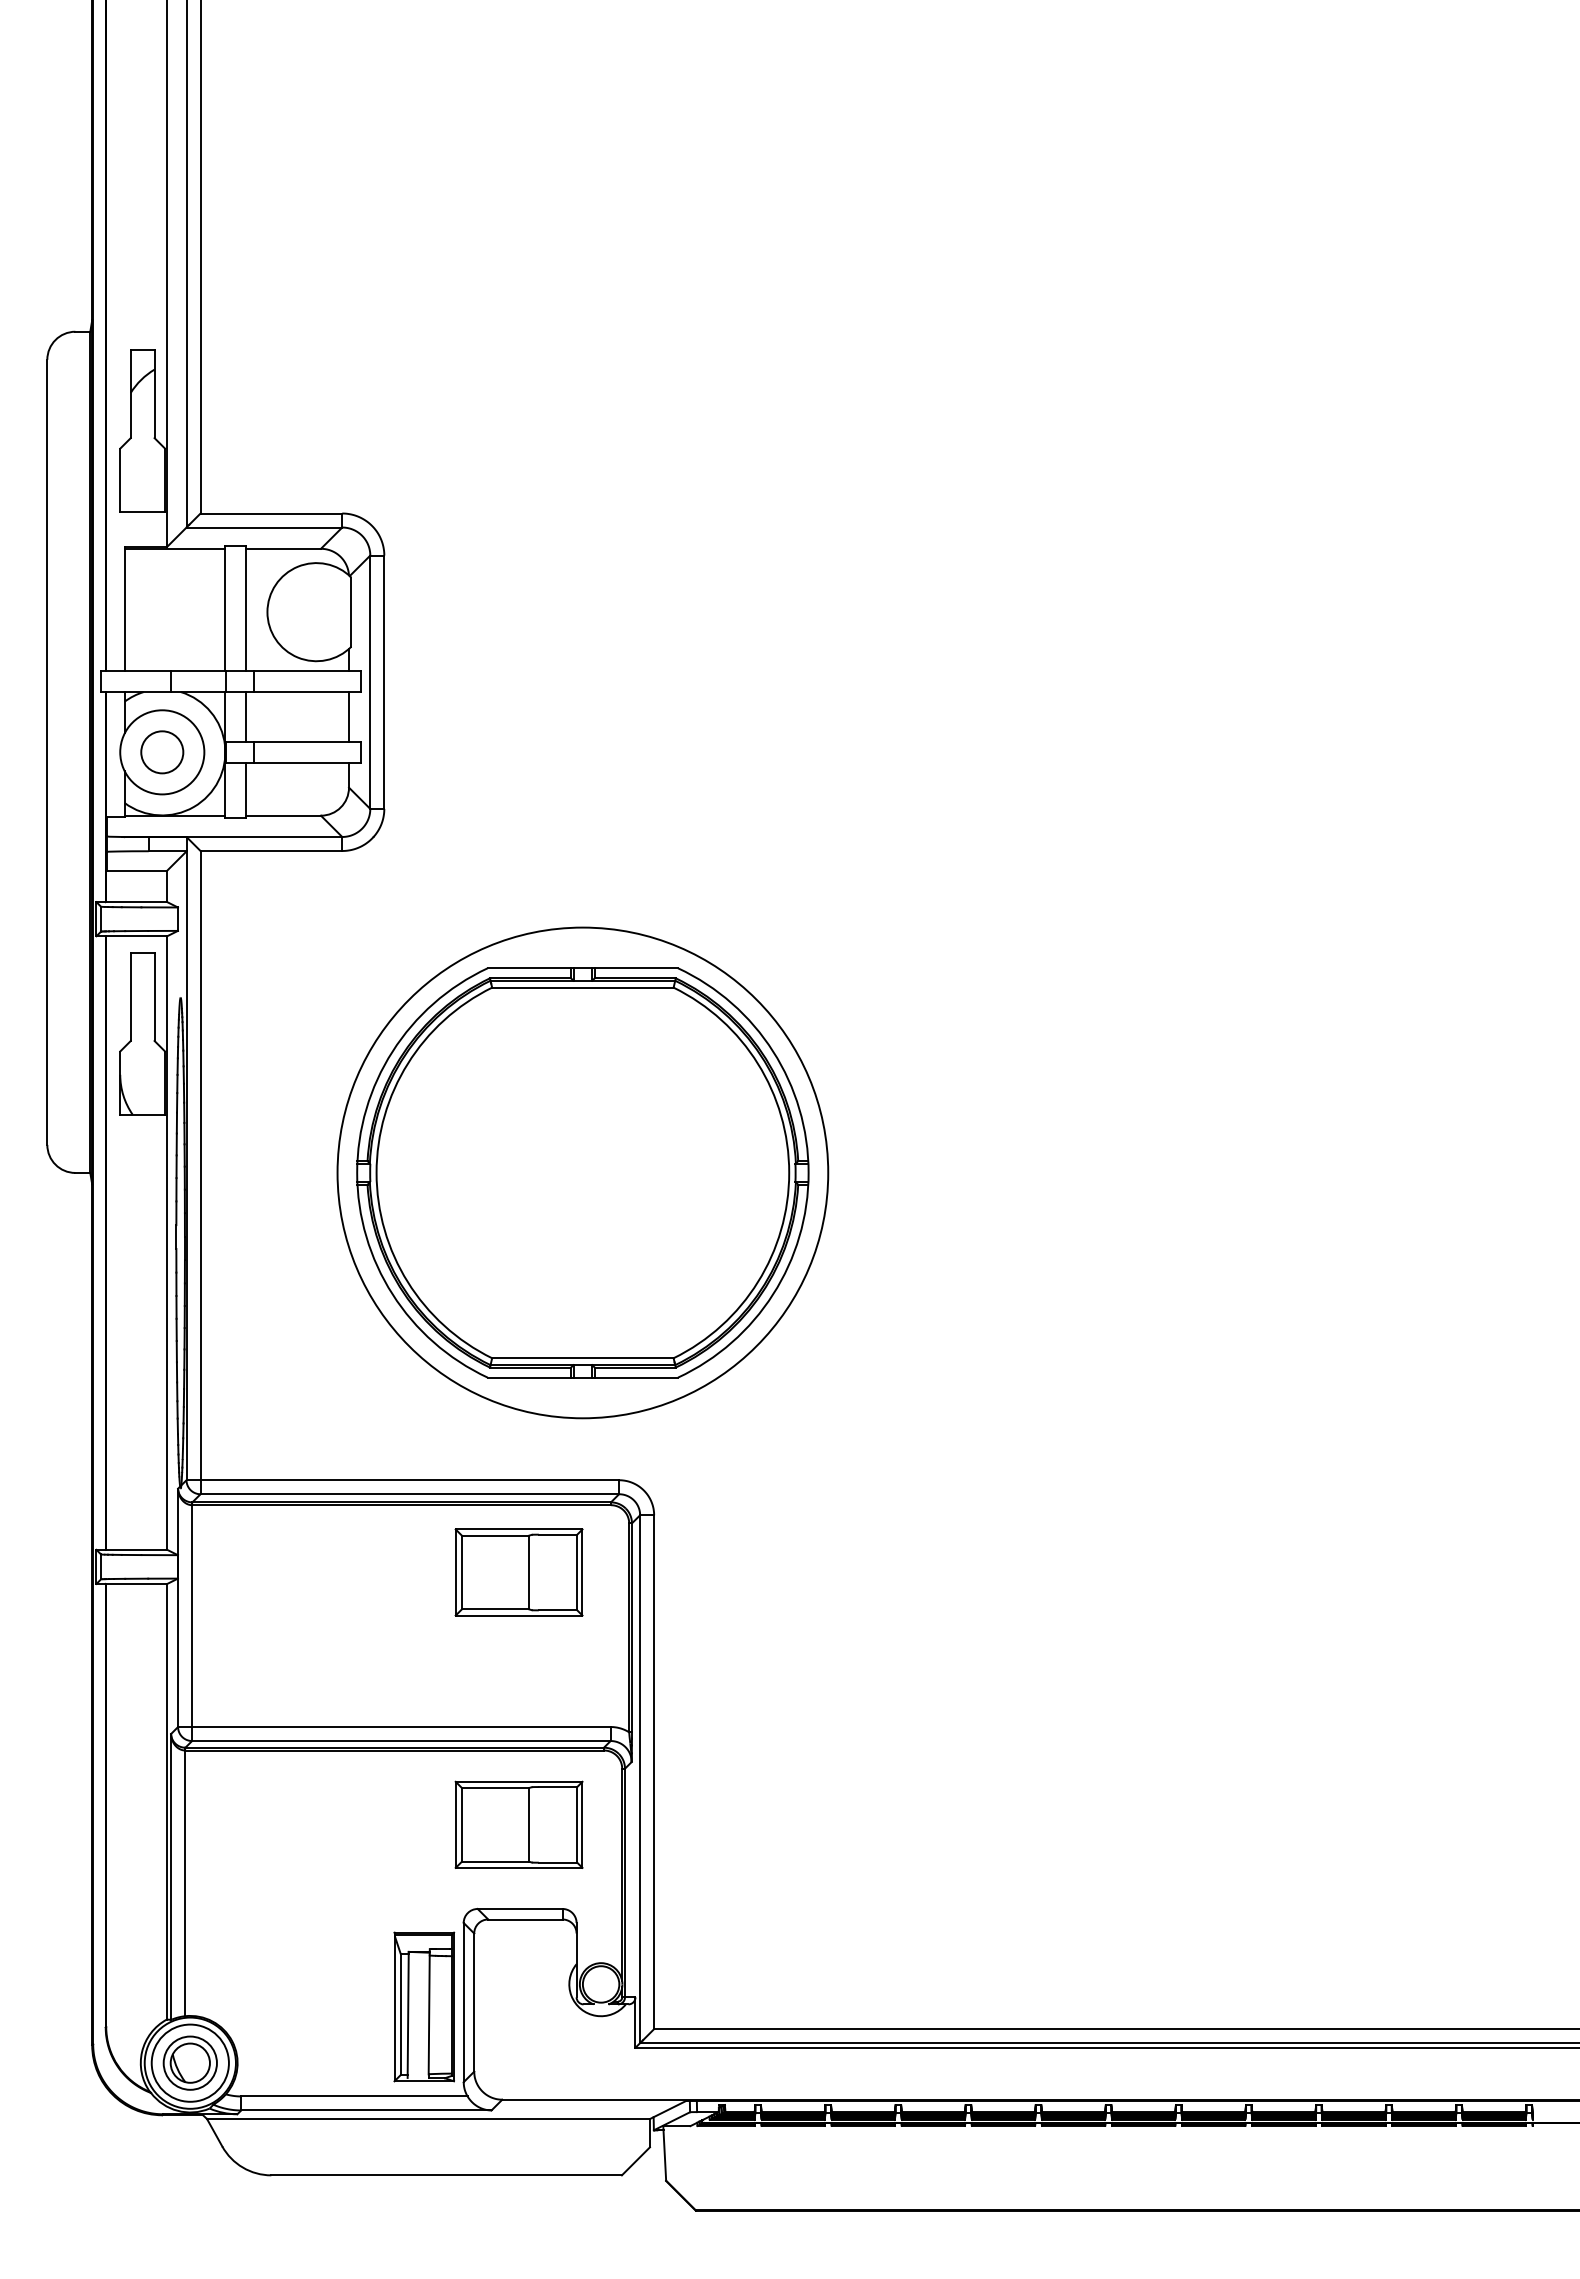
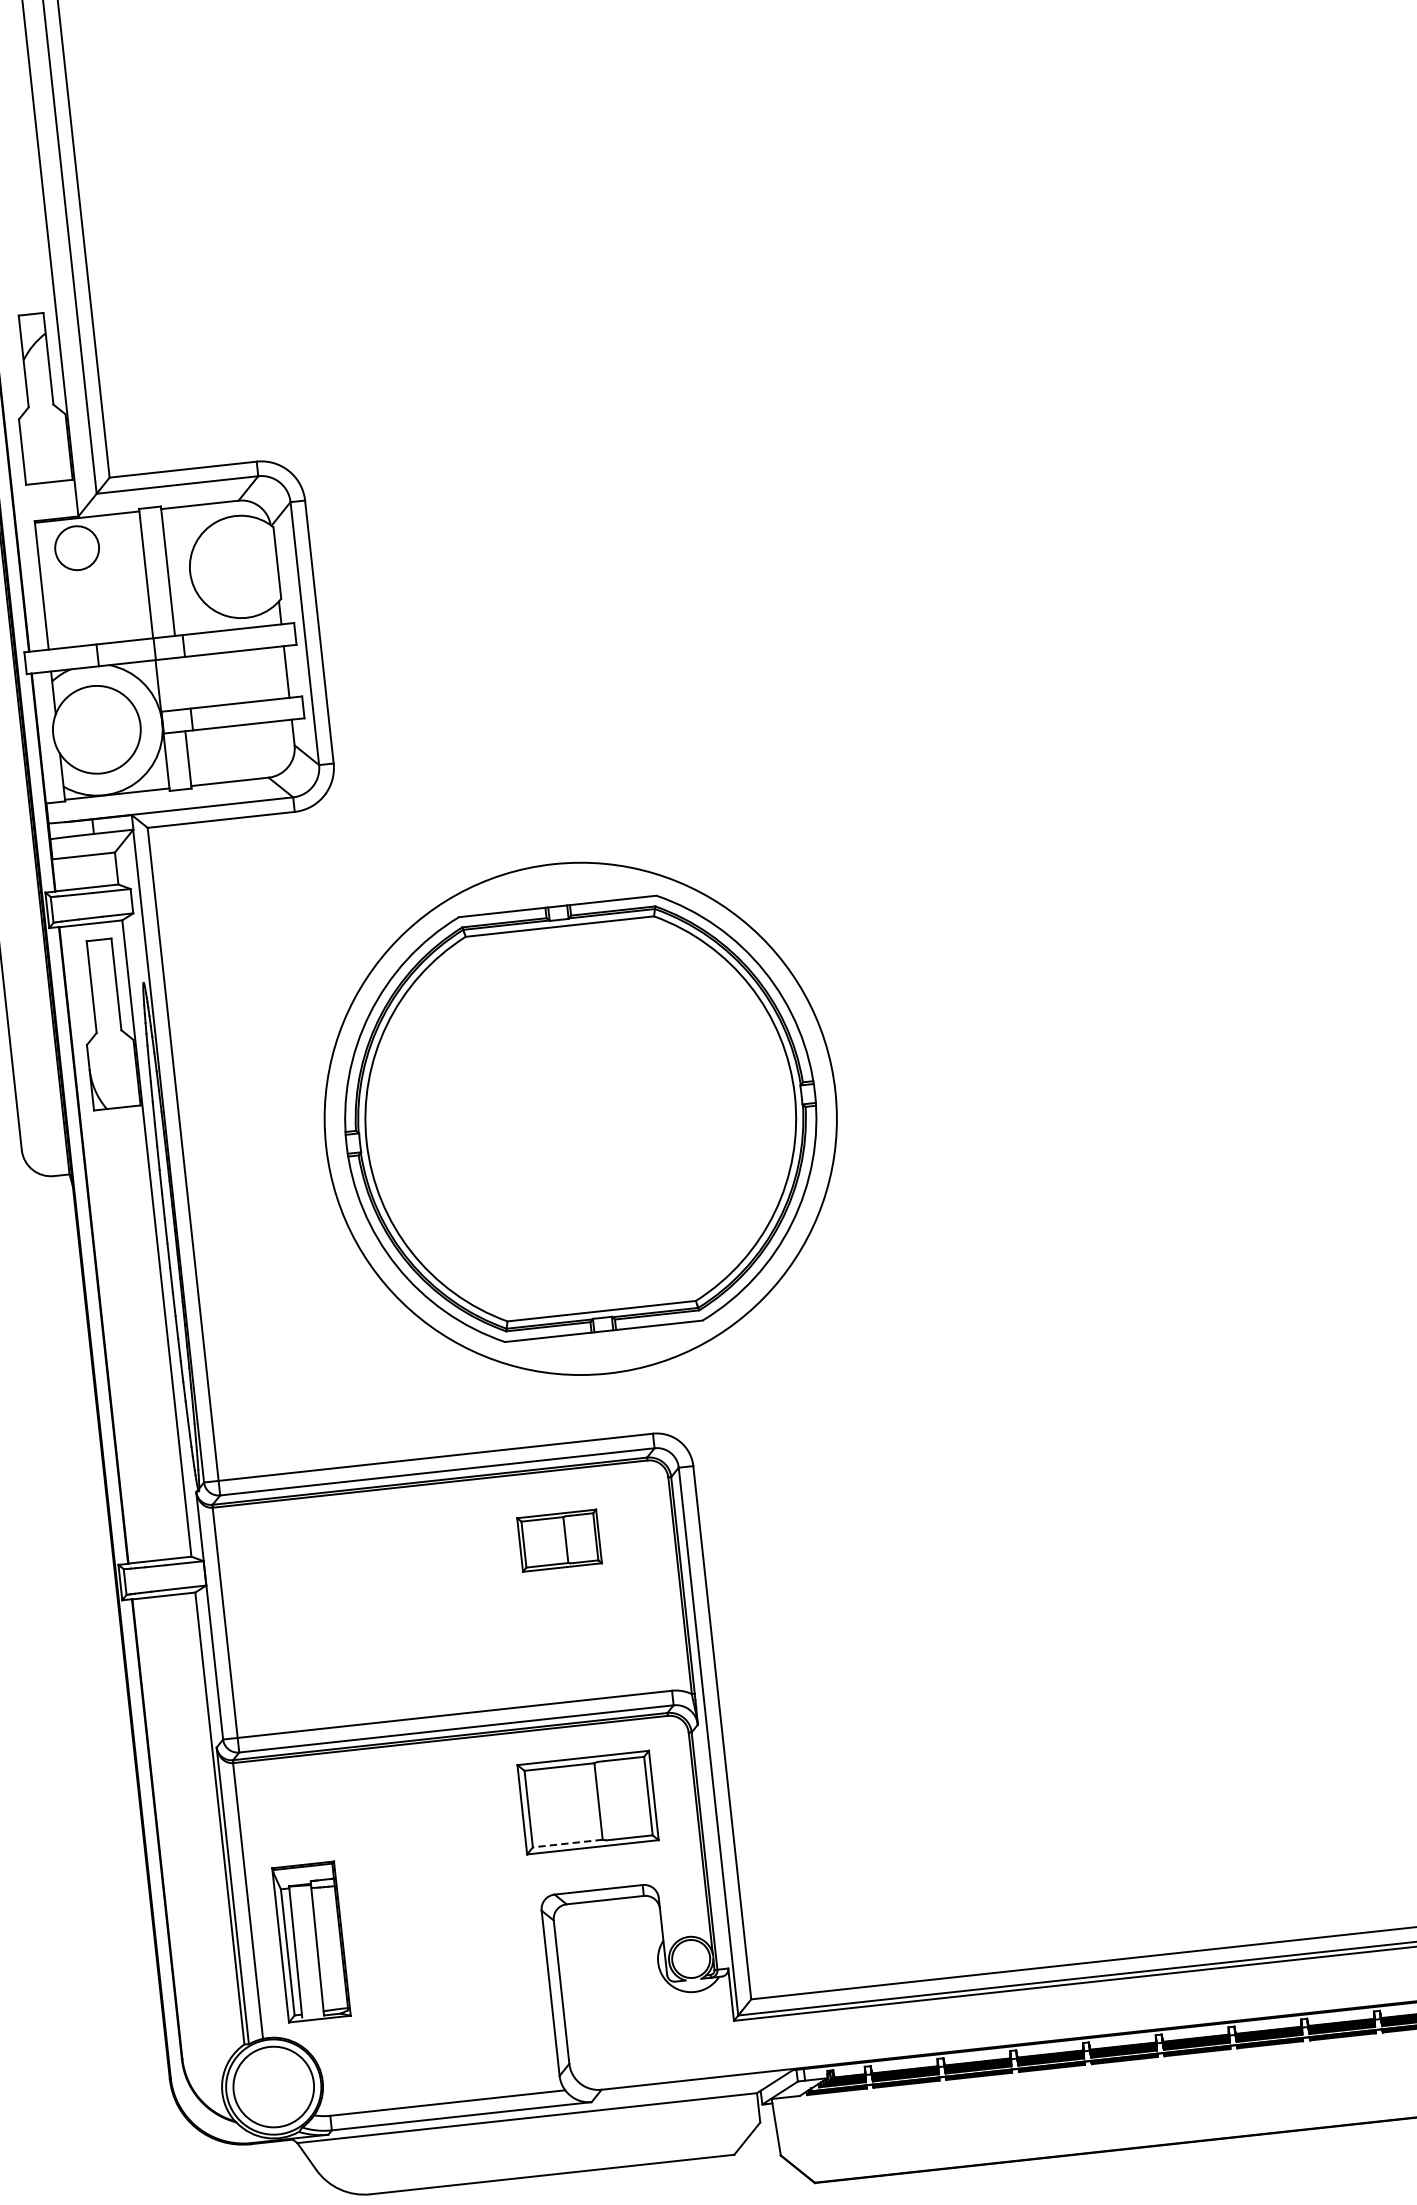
line: (246, 716) -> (180, 683), removed
circle: (162, 752) -> (77, 548), moved
part: (518, 1572) -> (559, 1540), size x0.6
line: (495, 1861) -> (567, 1843), solid -> dashed
part: (424, 2006) -> (311, 1941), moved
part: (189, 2062) -> (272, 2086), removed

